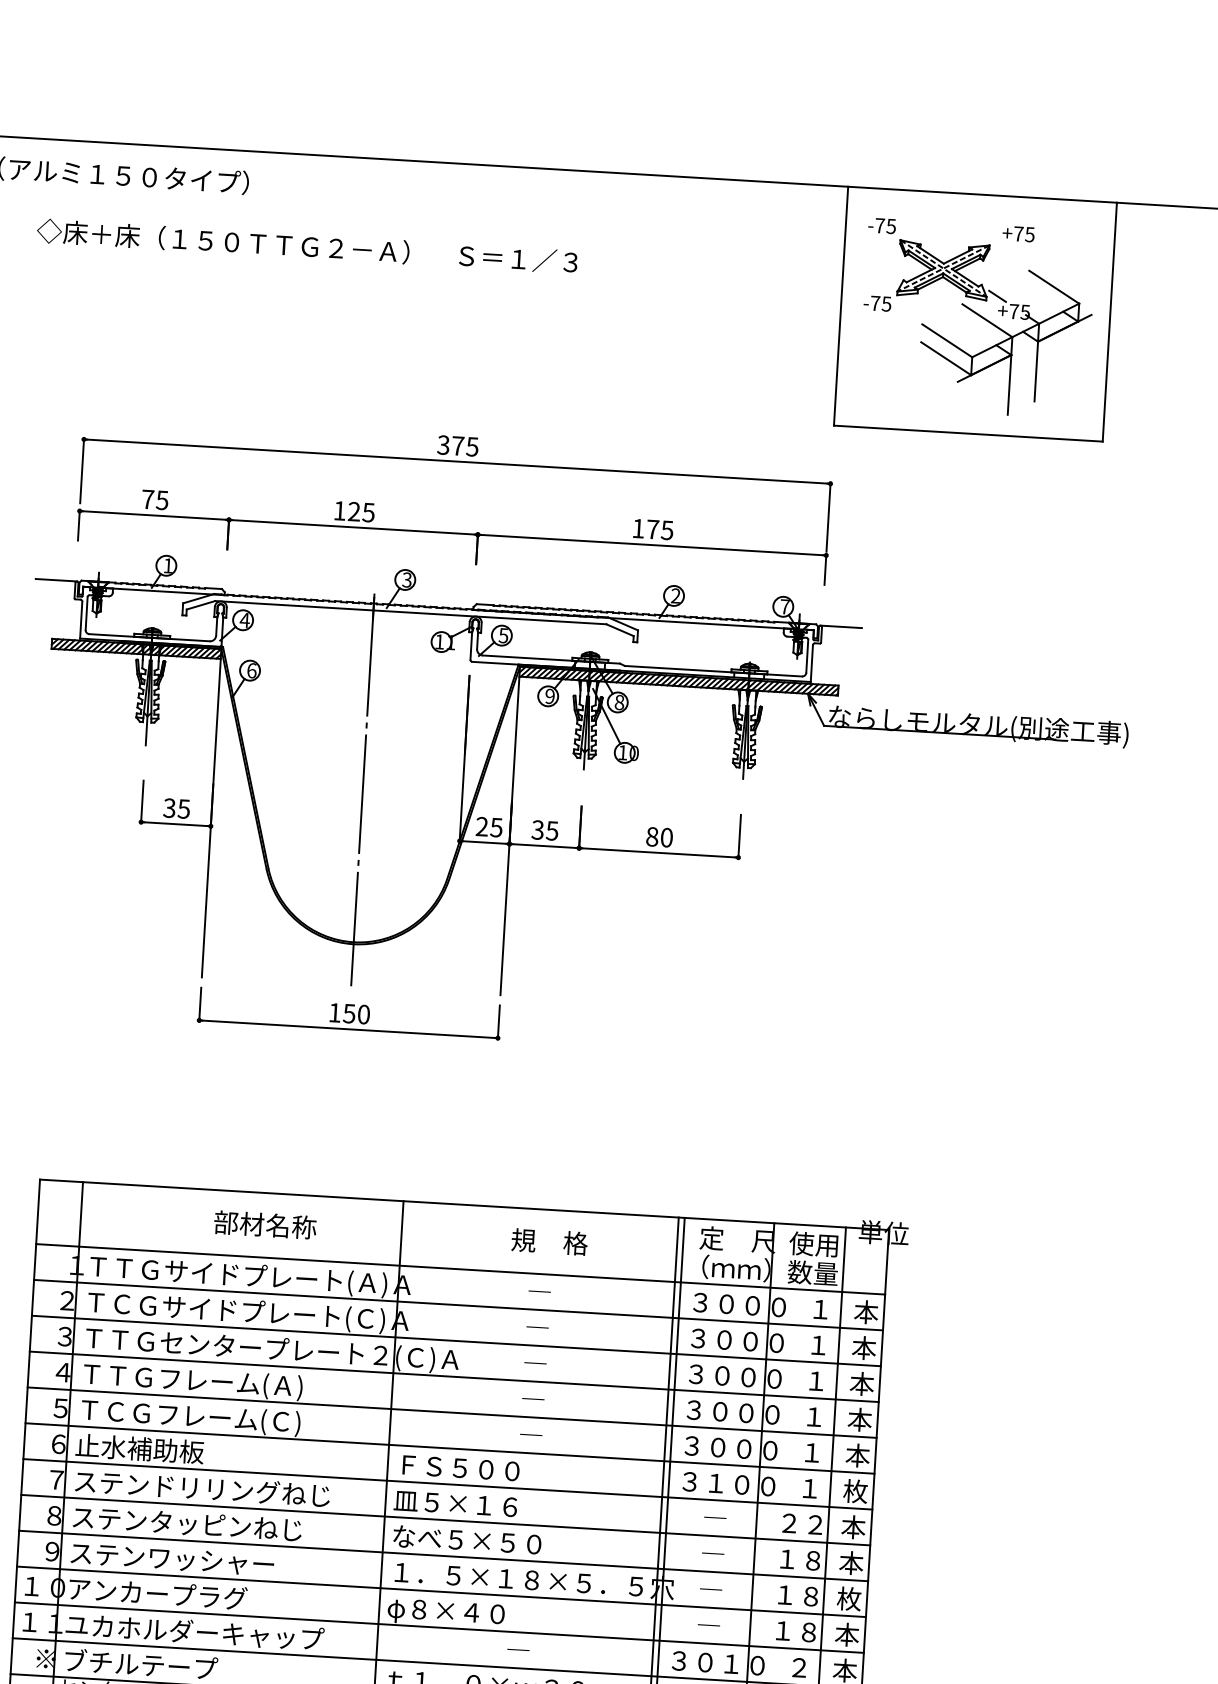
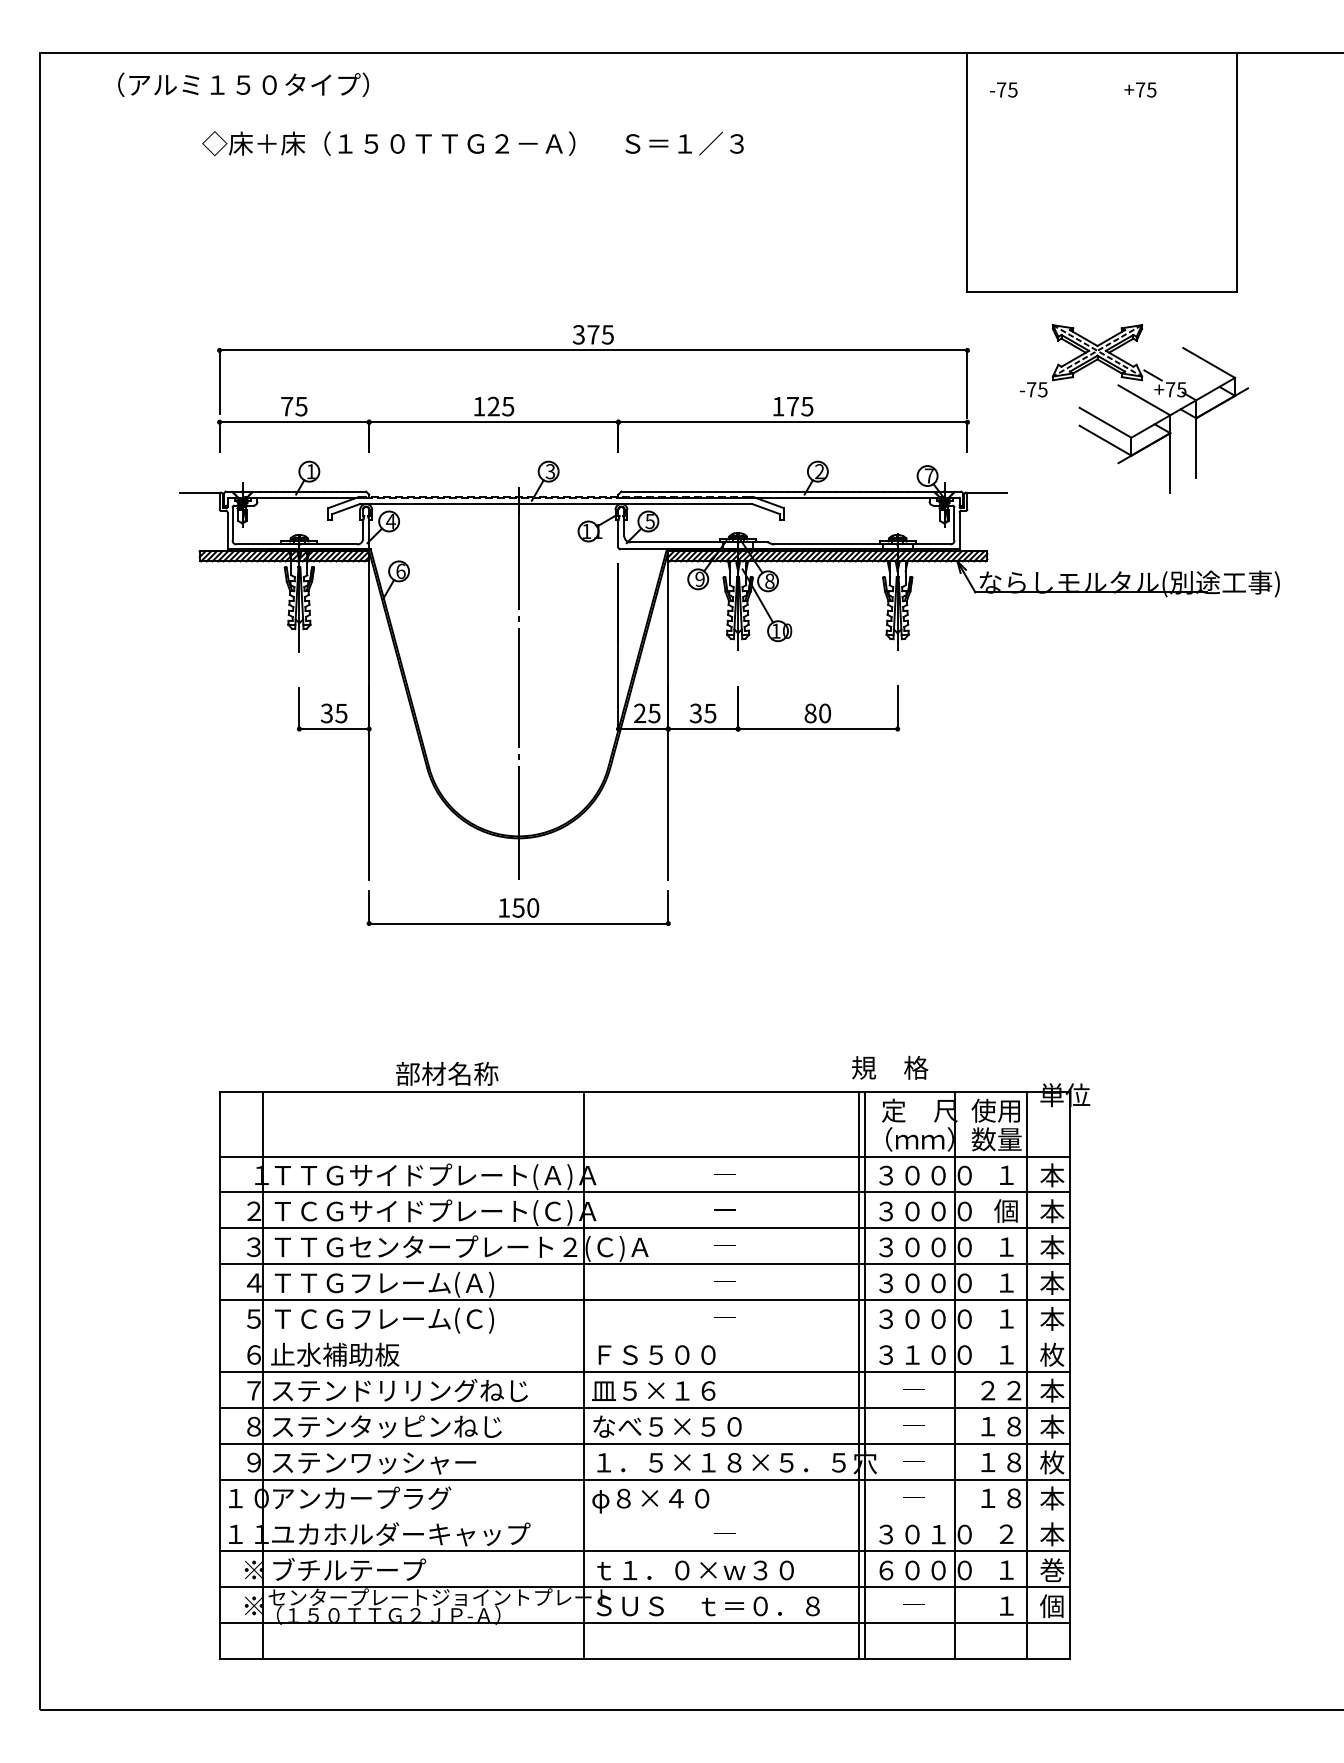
text: (306, 246) -> (472, 143), moved
part: (983, 319) -> (1140, 399), moved
text: (265, 1224) -> (447, 1073), moved
text: (550, 1241) -> (890, 1067), moved
text: (817, 1344) -> (1005, 1210), １ -> 個
line: (449, 1448) -> (644, 1336), removed
line: (439, 1627) -> (644, 1515), removed

